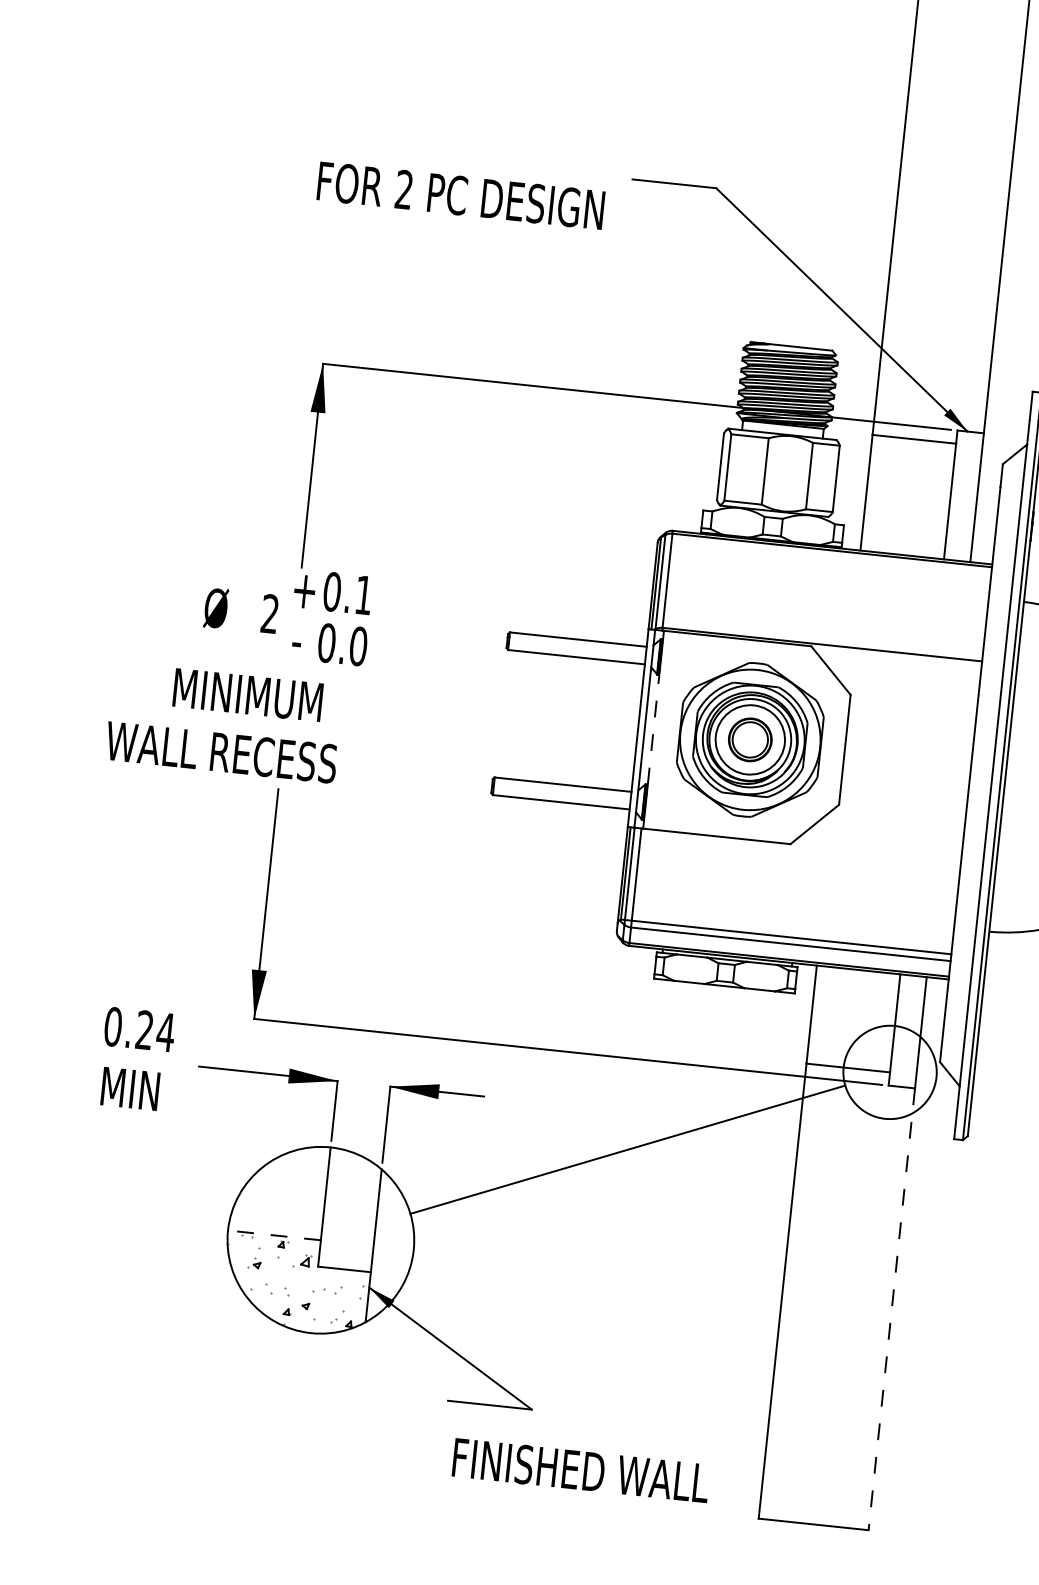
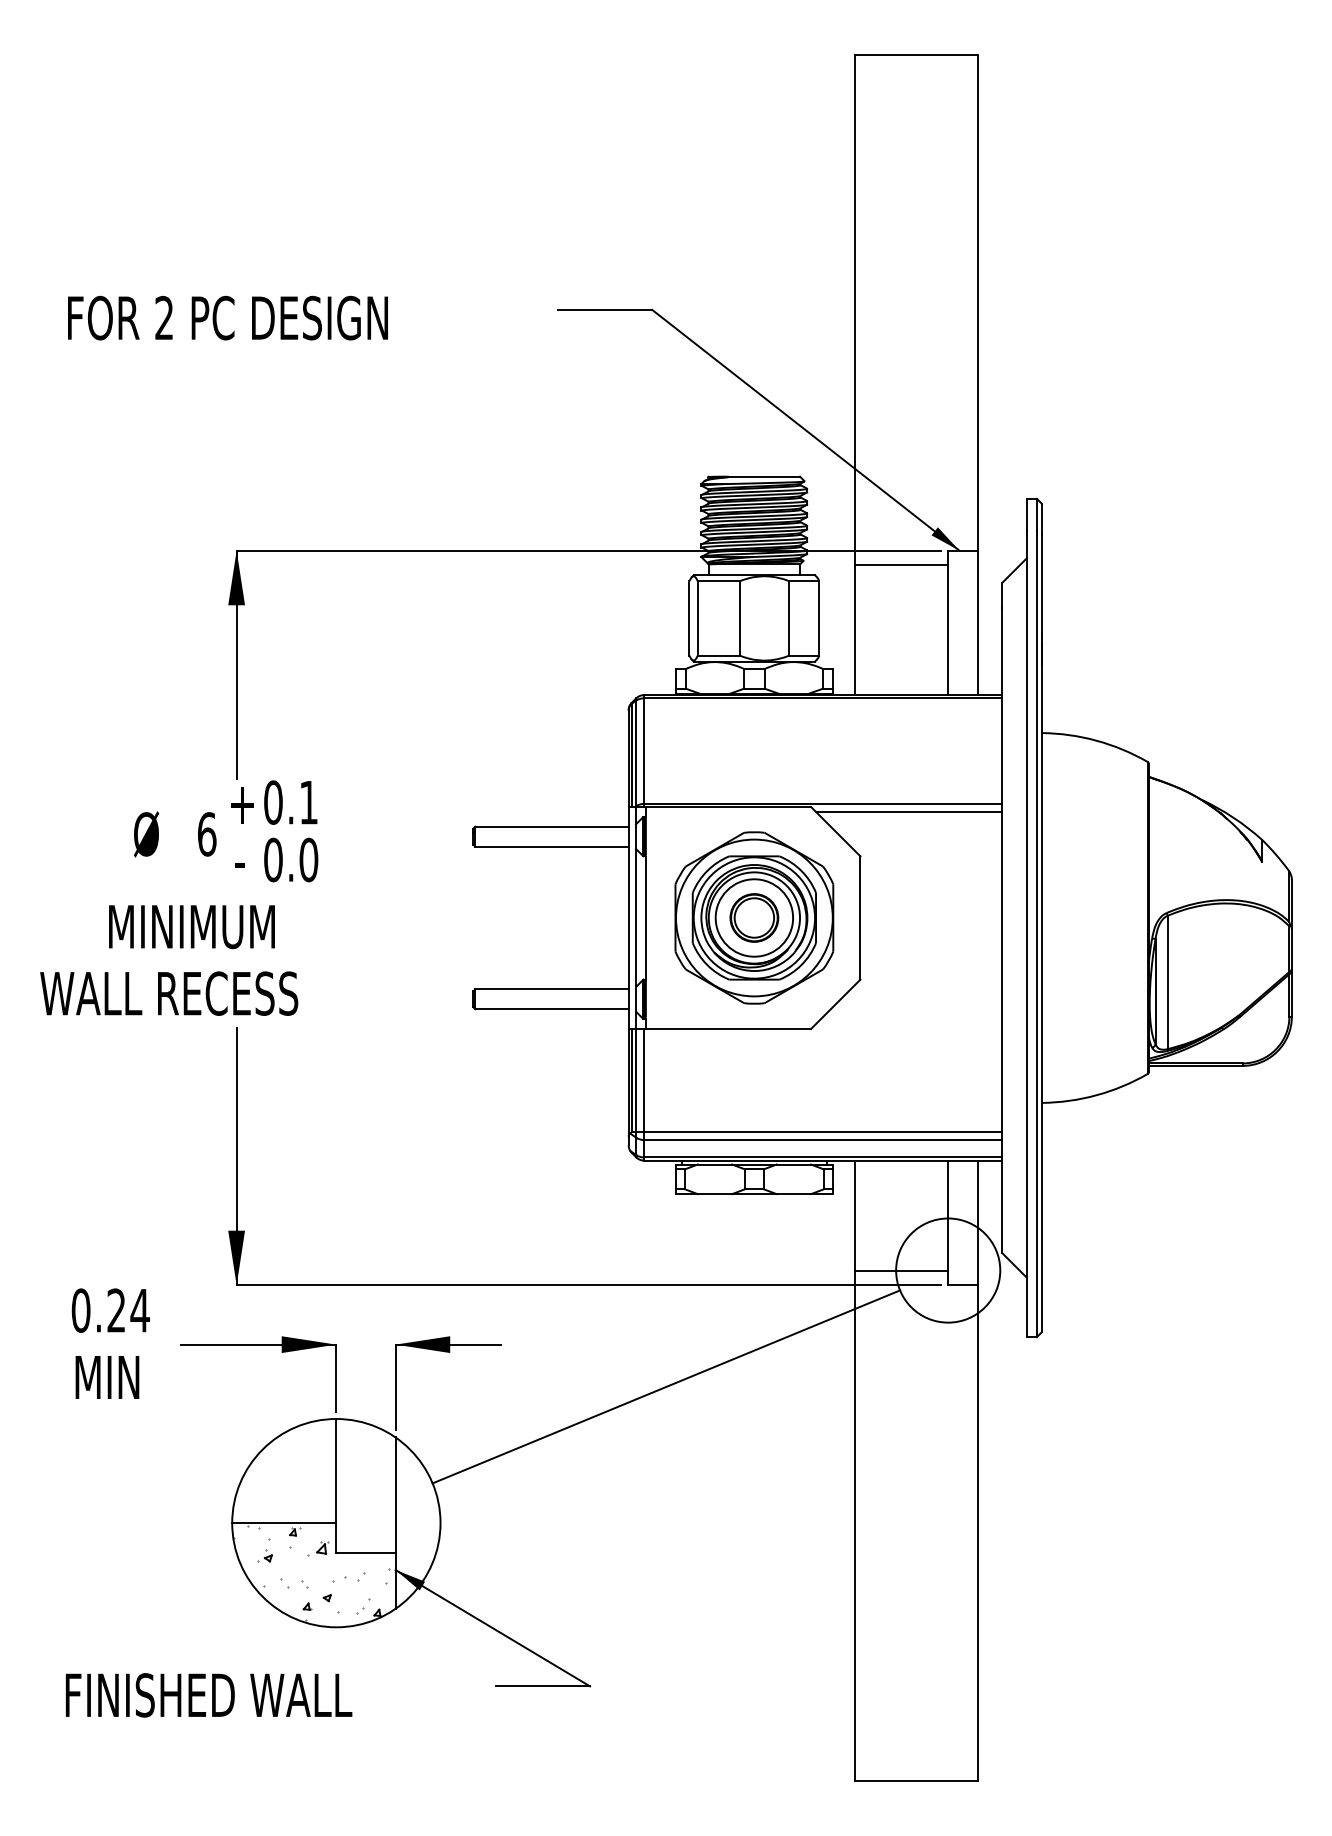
text: (460, 195) -> (227, 317), moved
text: (270, 614) -> (207, 834), 2 -> 6
line: (897, 659) -> (908, 811), added
line: (653, 729) -> (645, 917), dashed -> solid
line: (273, 1235) -> (283, 1523), dashed -> solid
line: (891, 1309) -> (977, 1533), dashed -> solid
text: (580, 1470) -> (208, 1695), moved

